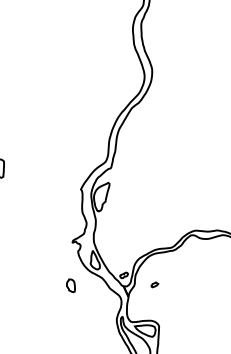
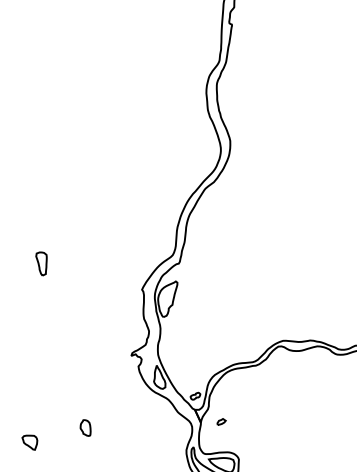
part: (154, 284) -> (221, 421), moved
part: (70, 285) -> (85, 427), moved

